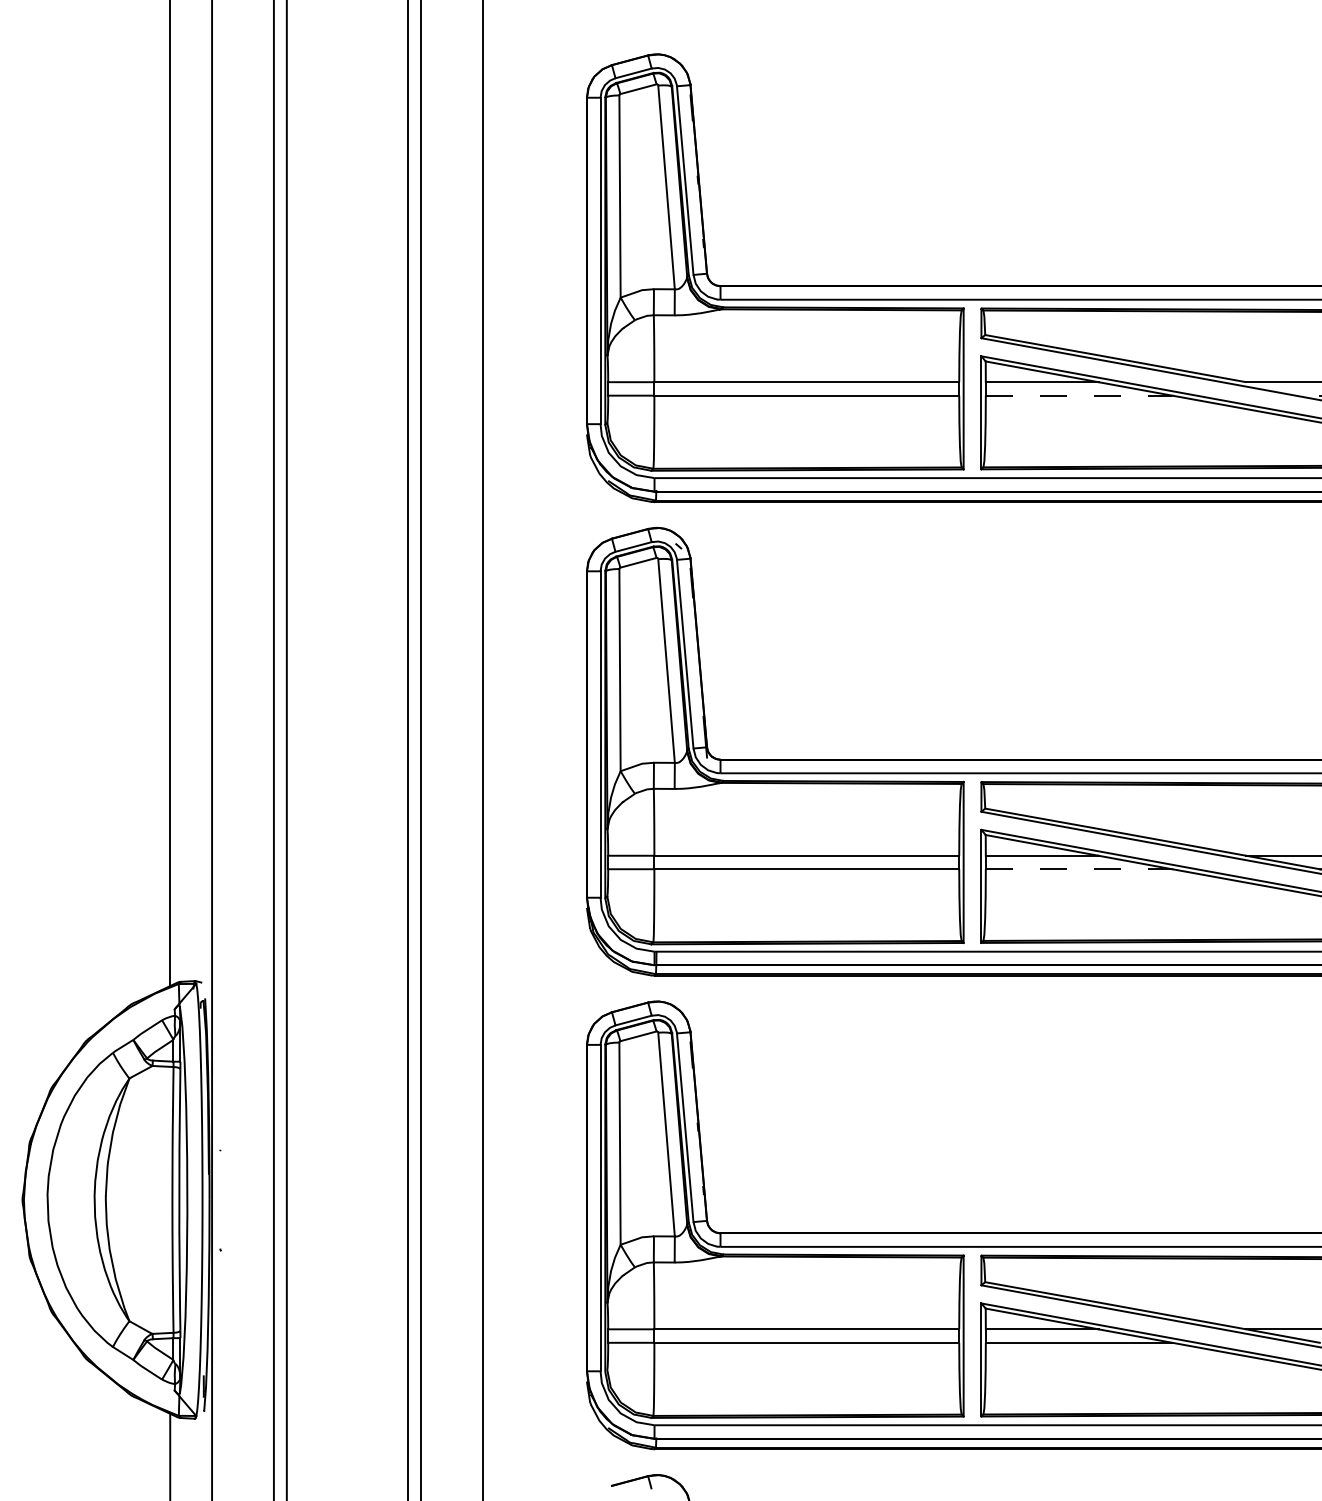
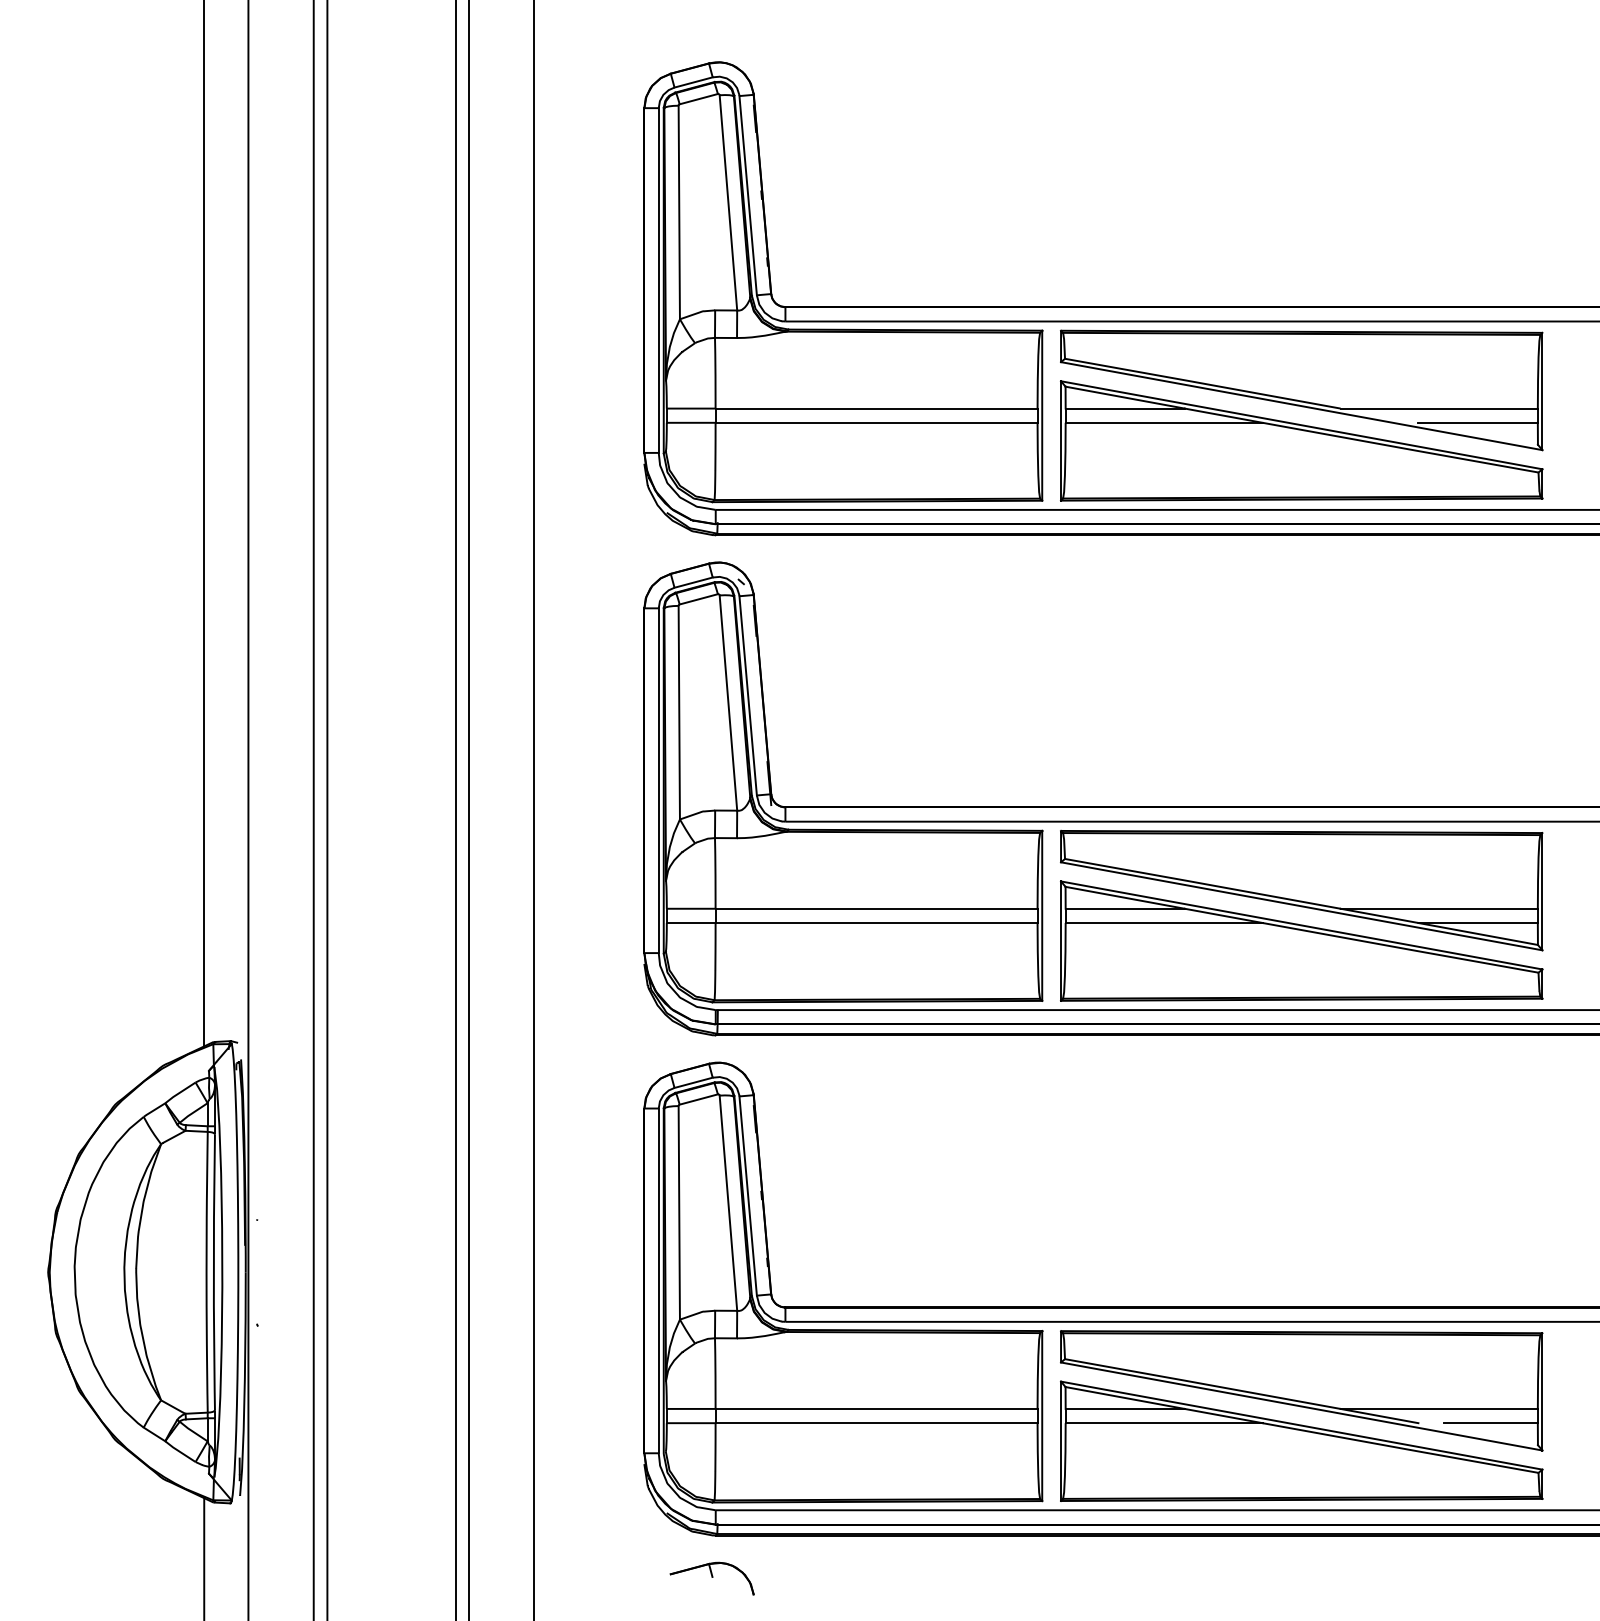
line: (1079, 395) -> (1164, 422), dashed -> solid
line: (1079, 869) -> (1164, 923), dashed -> solid

